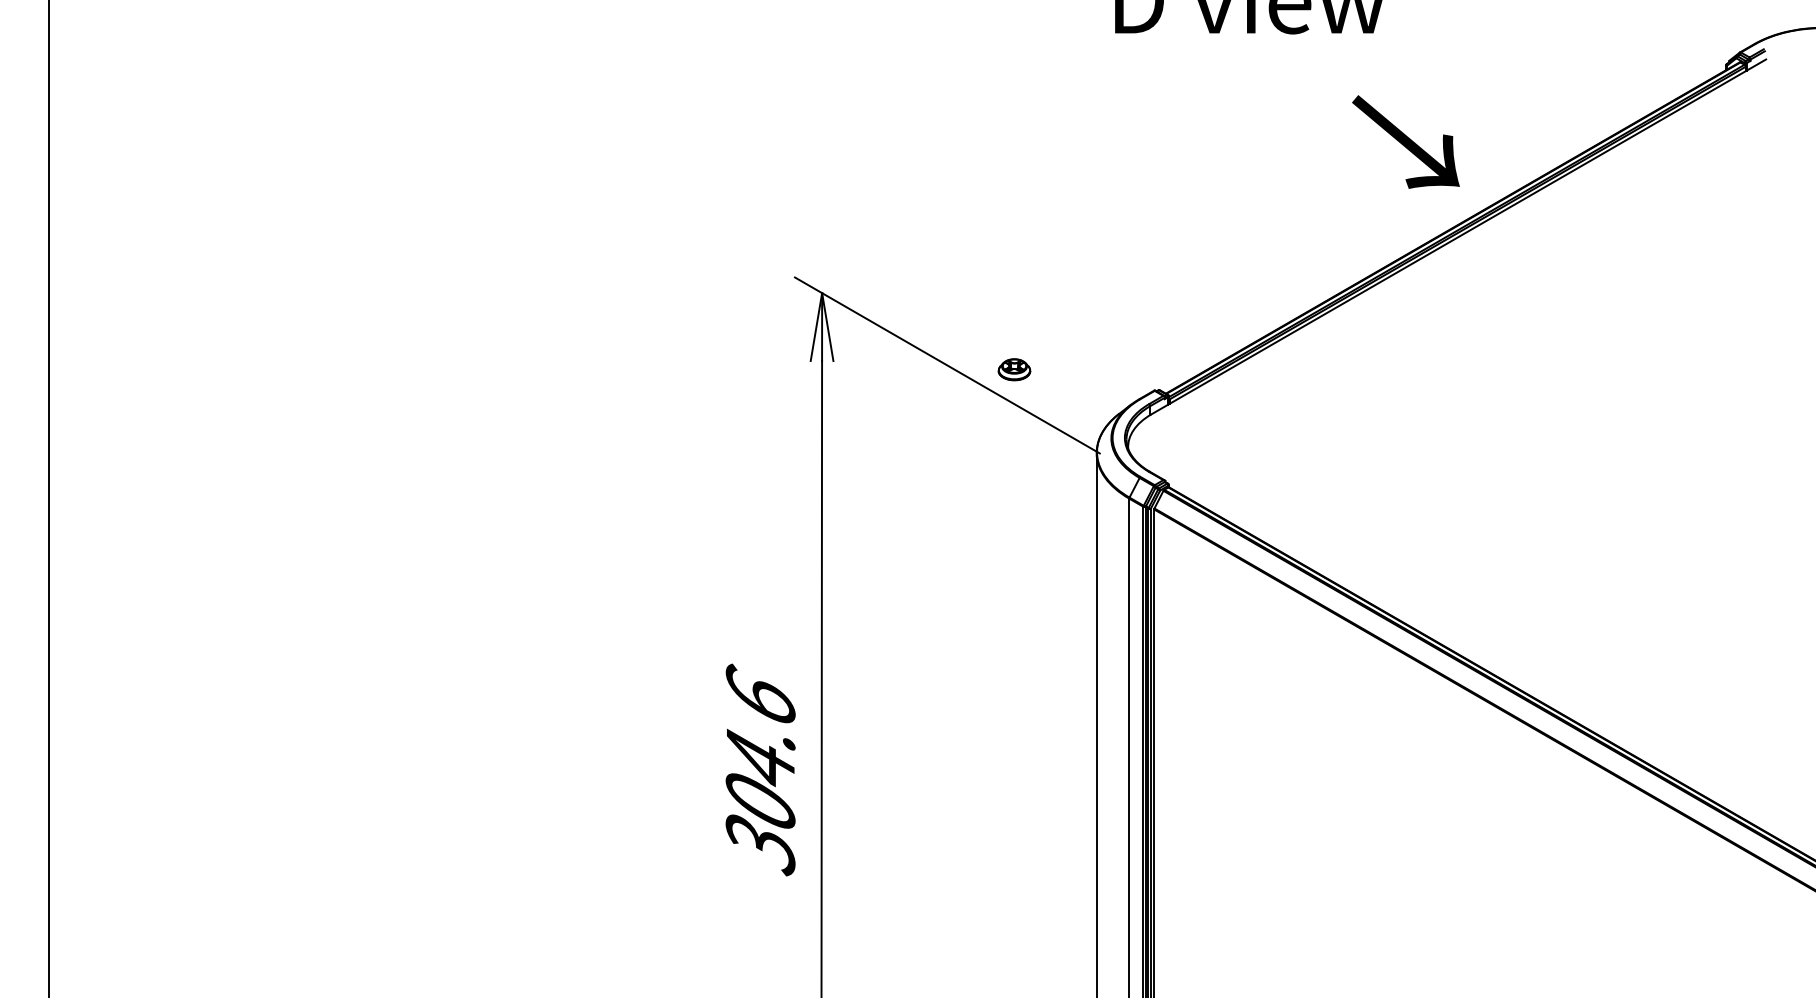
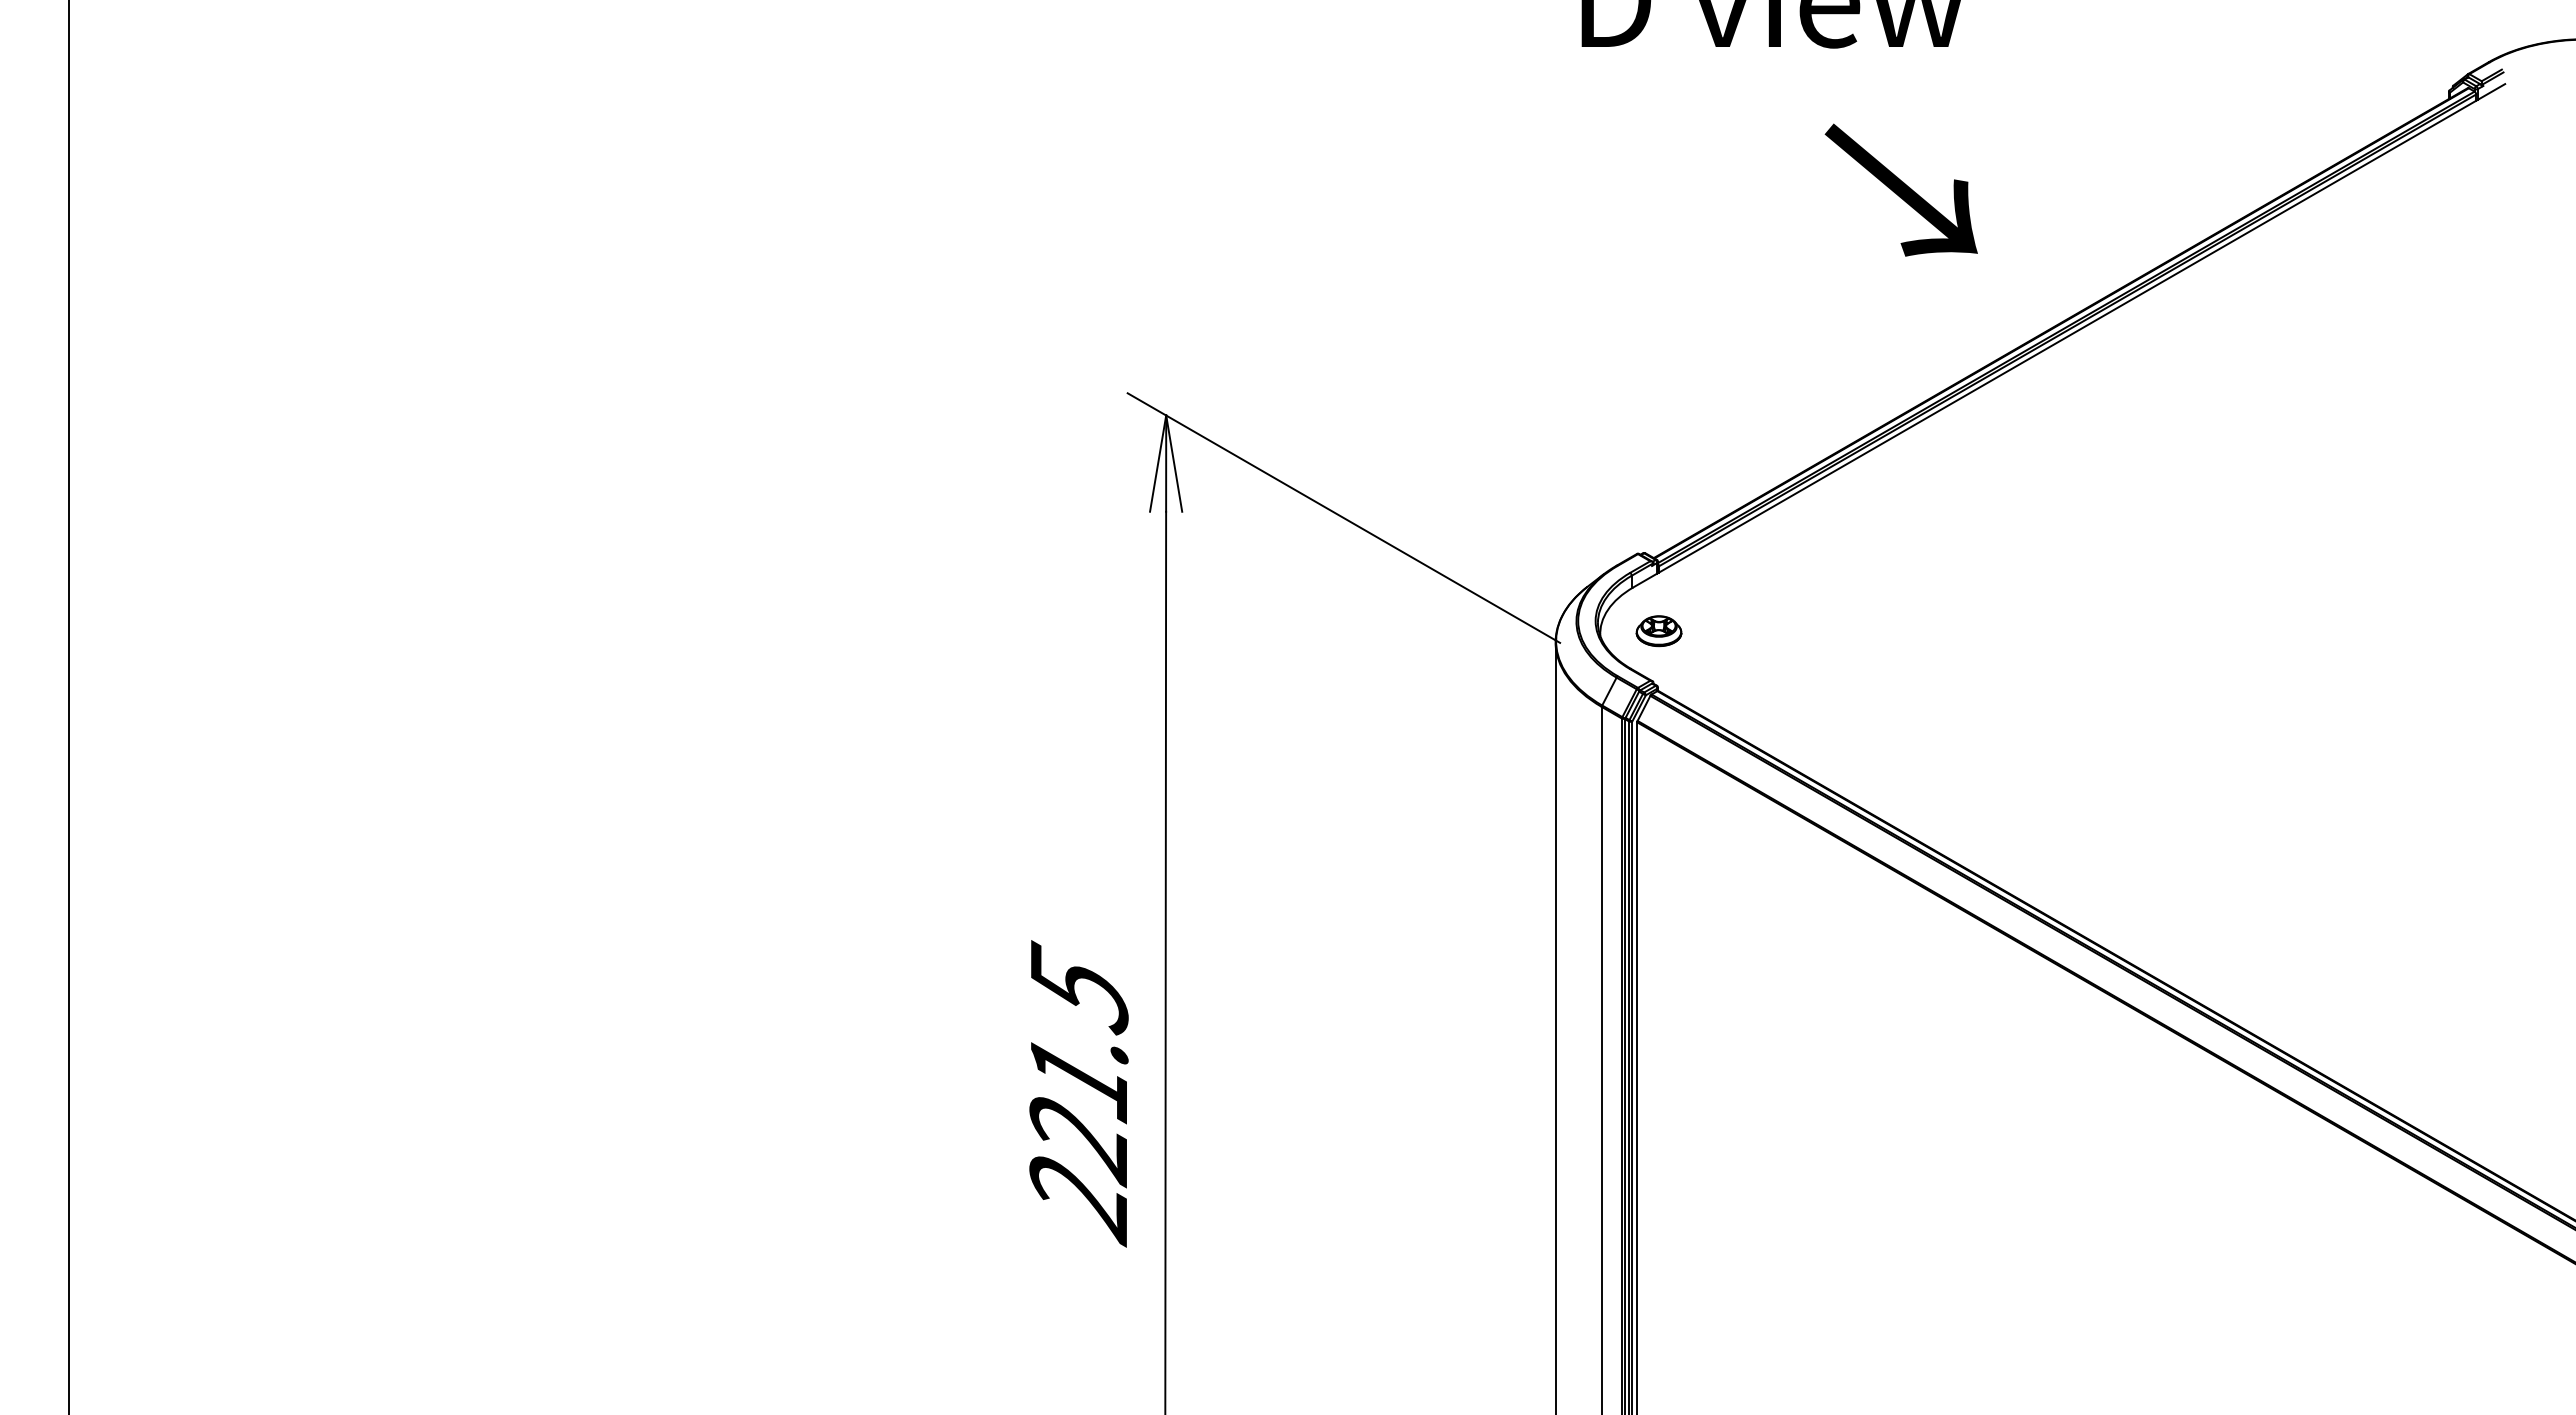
text: (1405, 141) -> (1900, 189), moved
part: (1014, 369) -> (1658, 631), moved
text: (760, 771) -> (1078, 1093), 304.6 -> 221.5

